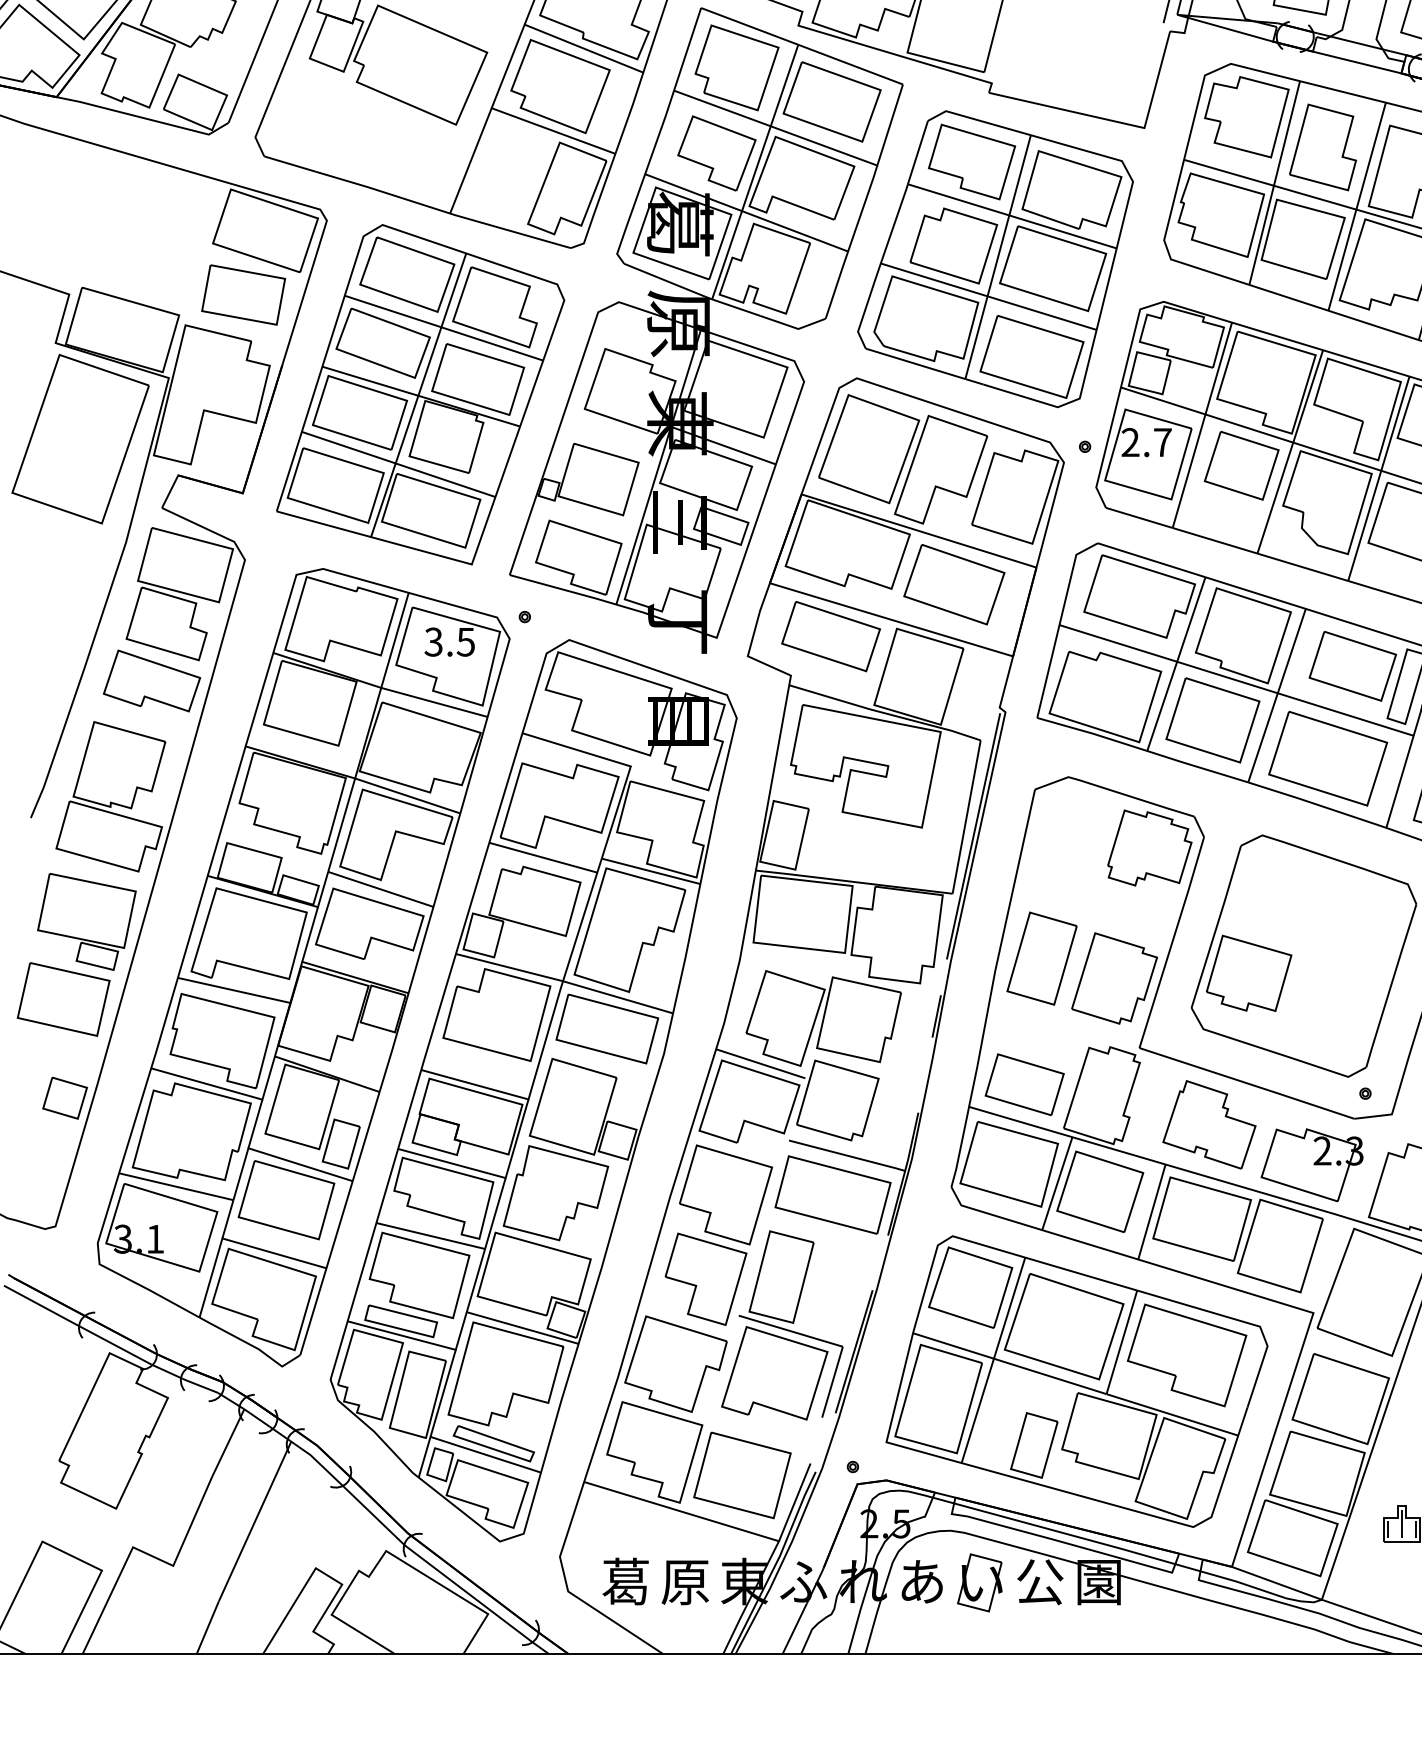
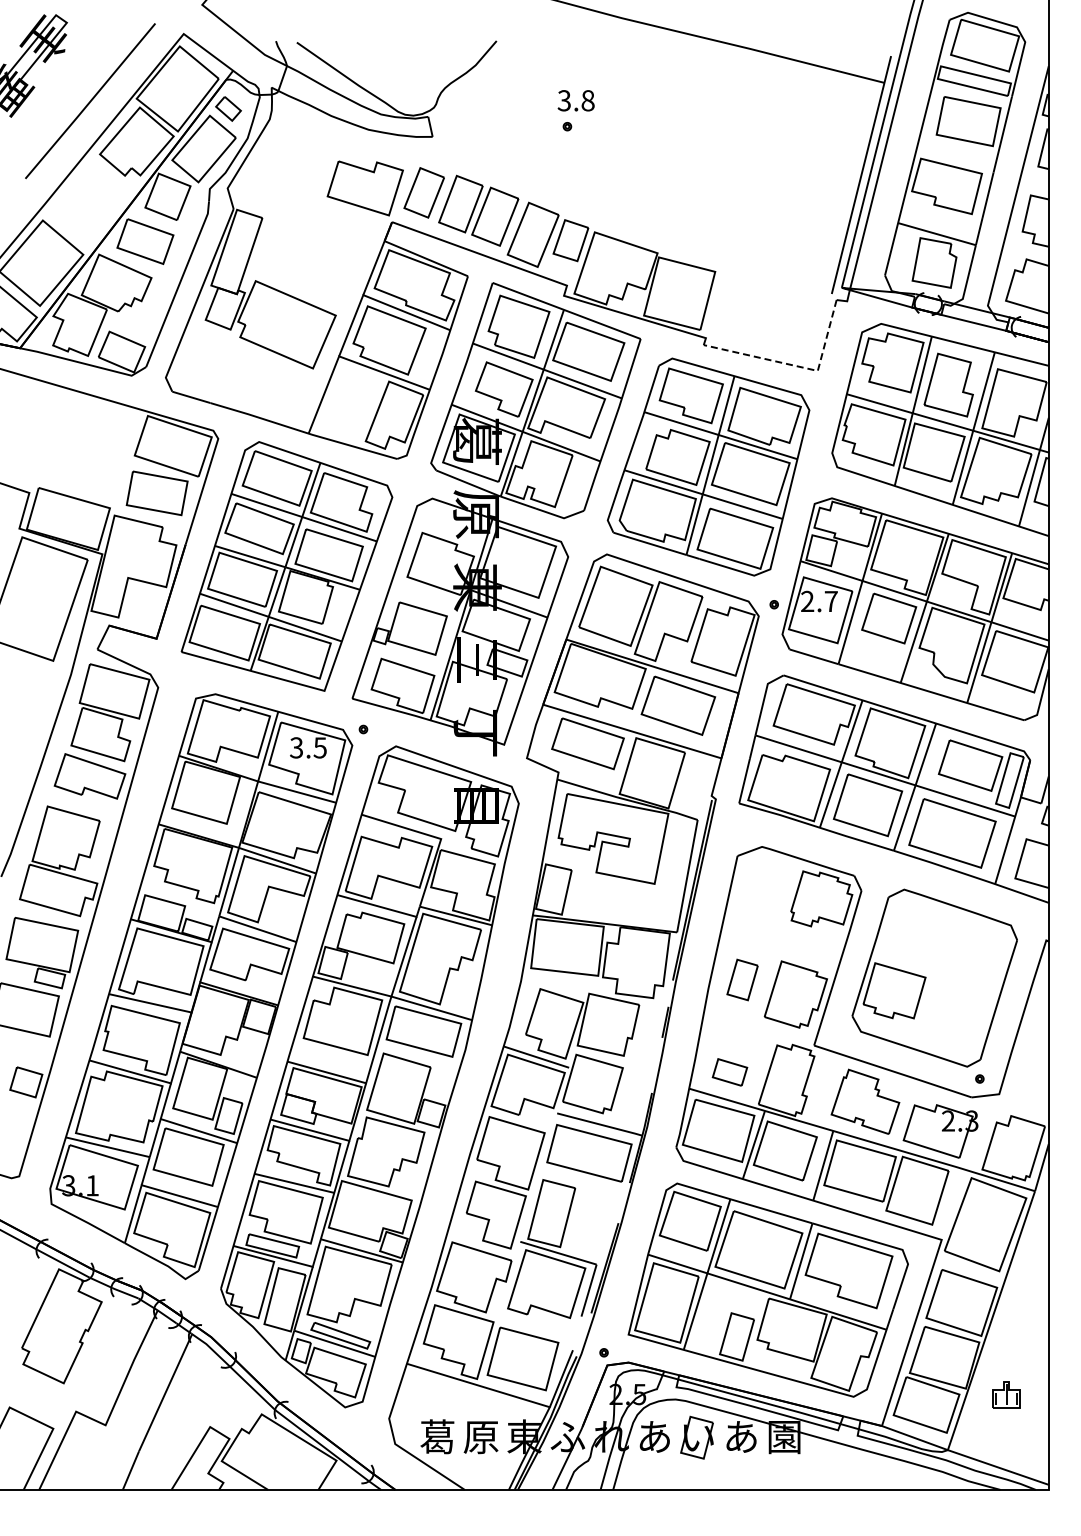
line: (1116, 122) -> (797, 366), solid -> dashed
part: (1041, 957) -> (742, 979), size x0.6
part: (1024, 1084) -> (729, 1072), size x0.6
text: (1040, 1582) -> (741, 1437), 公 -> あ

